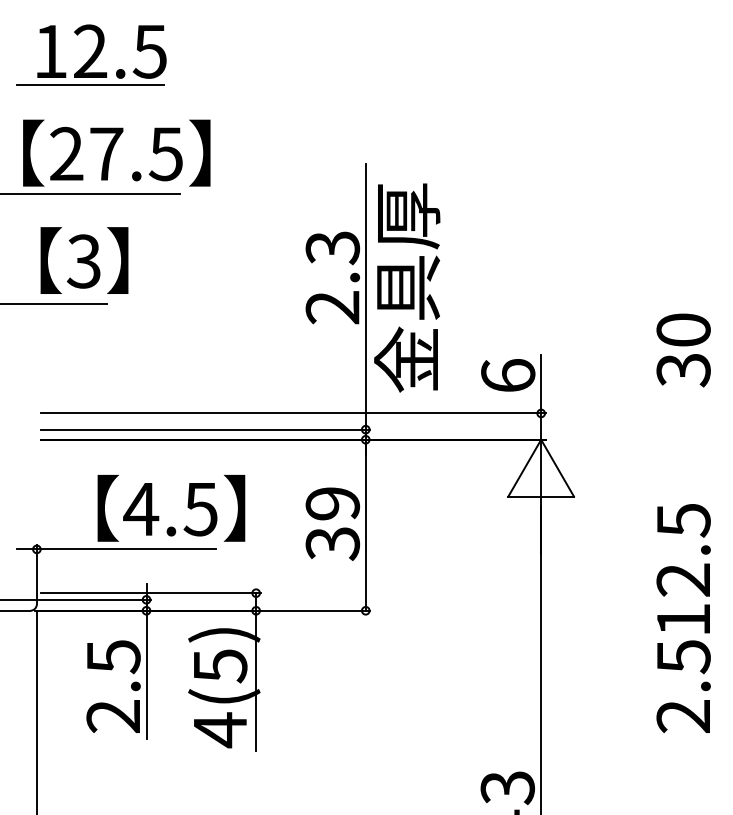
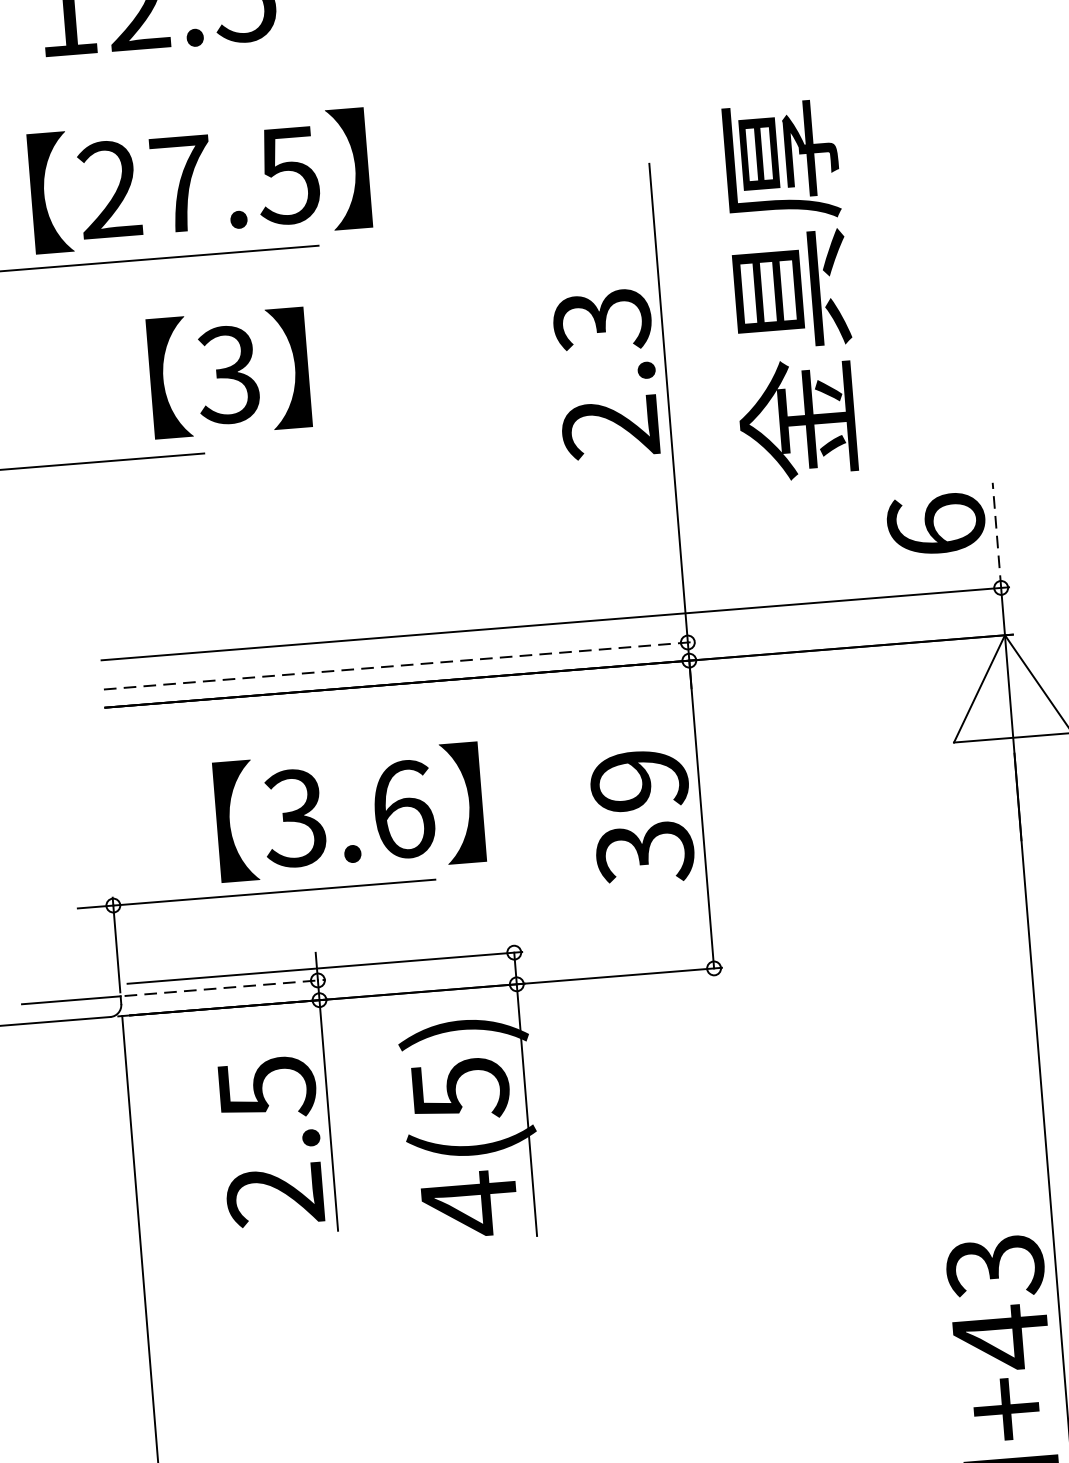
line: (90, 84) -> (142, 61), removed
text: (84, 260) -> (229, 373), moved
text: (407, 287) -> (789, 289), moved
line: (541, 383) -> (997, 533), solid -> dashed
line: (206, 429) -> (401, 665), solid -> dashed
text: (170, 509) -> (348, 814), 4.5 -> 3.6
line: (95, 599) -> (226, 987), solid -> dashed

